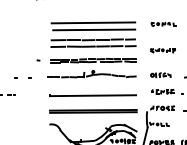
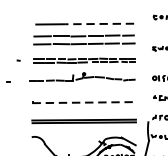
line: (93, 22) -> (84, 15), removed
line: (106, 29) -> (99, 23), solid -> dashed
line: (93, 95) -> (84, 102), solid -> dashed

